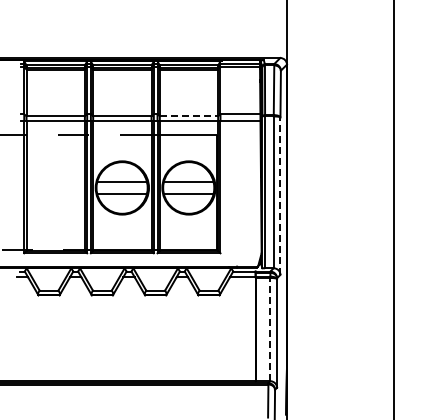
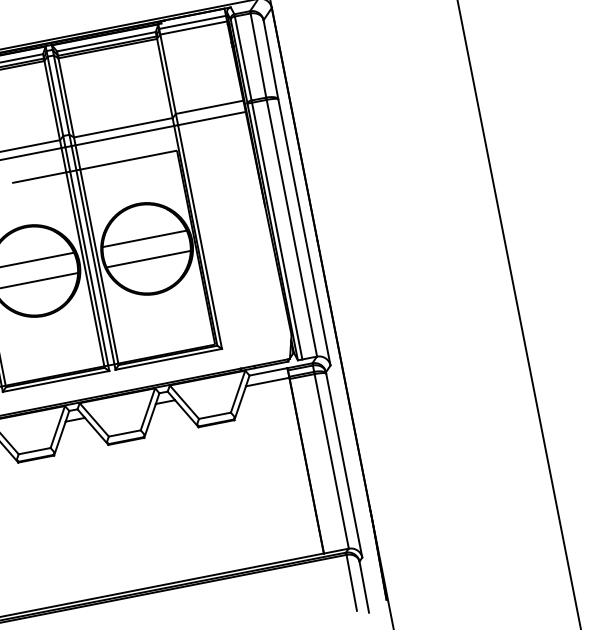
line: (189, 116) -> (124, 127), dashed -> solid
line: (280, 196) -> (304, 232), dashed -> solid
line: (270, 329) -> (331, 461), dashed -> solid

